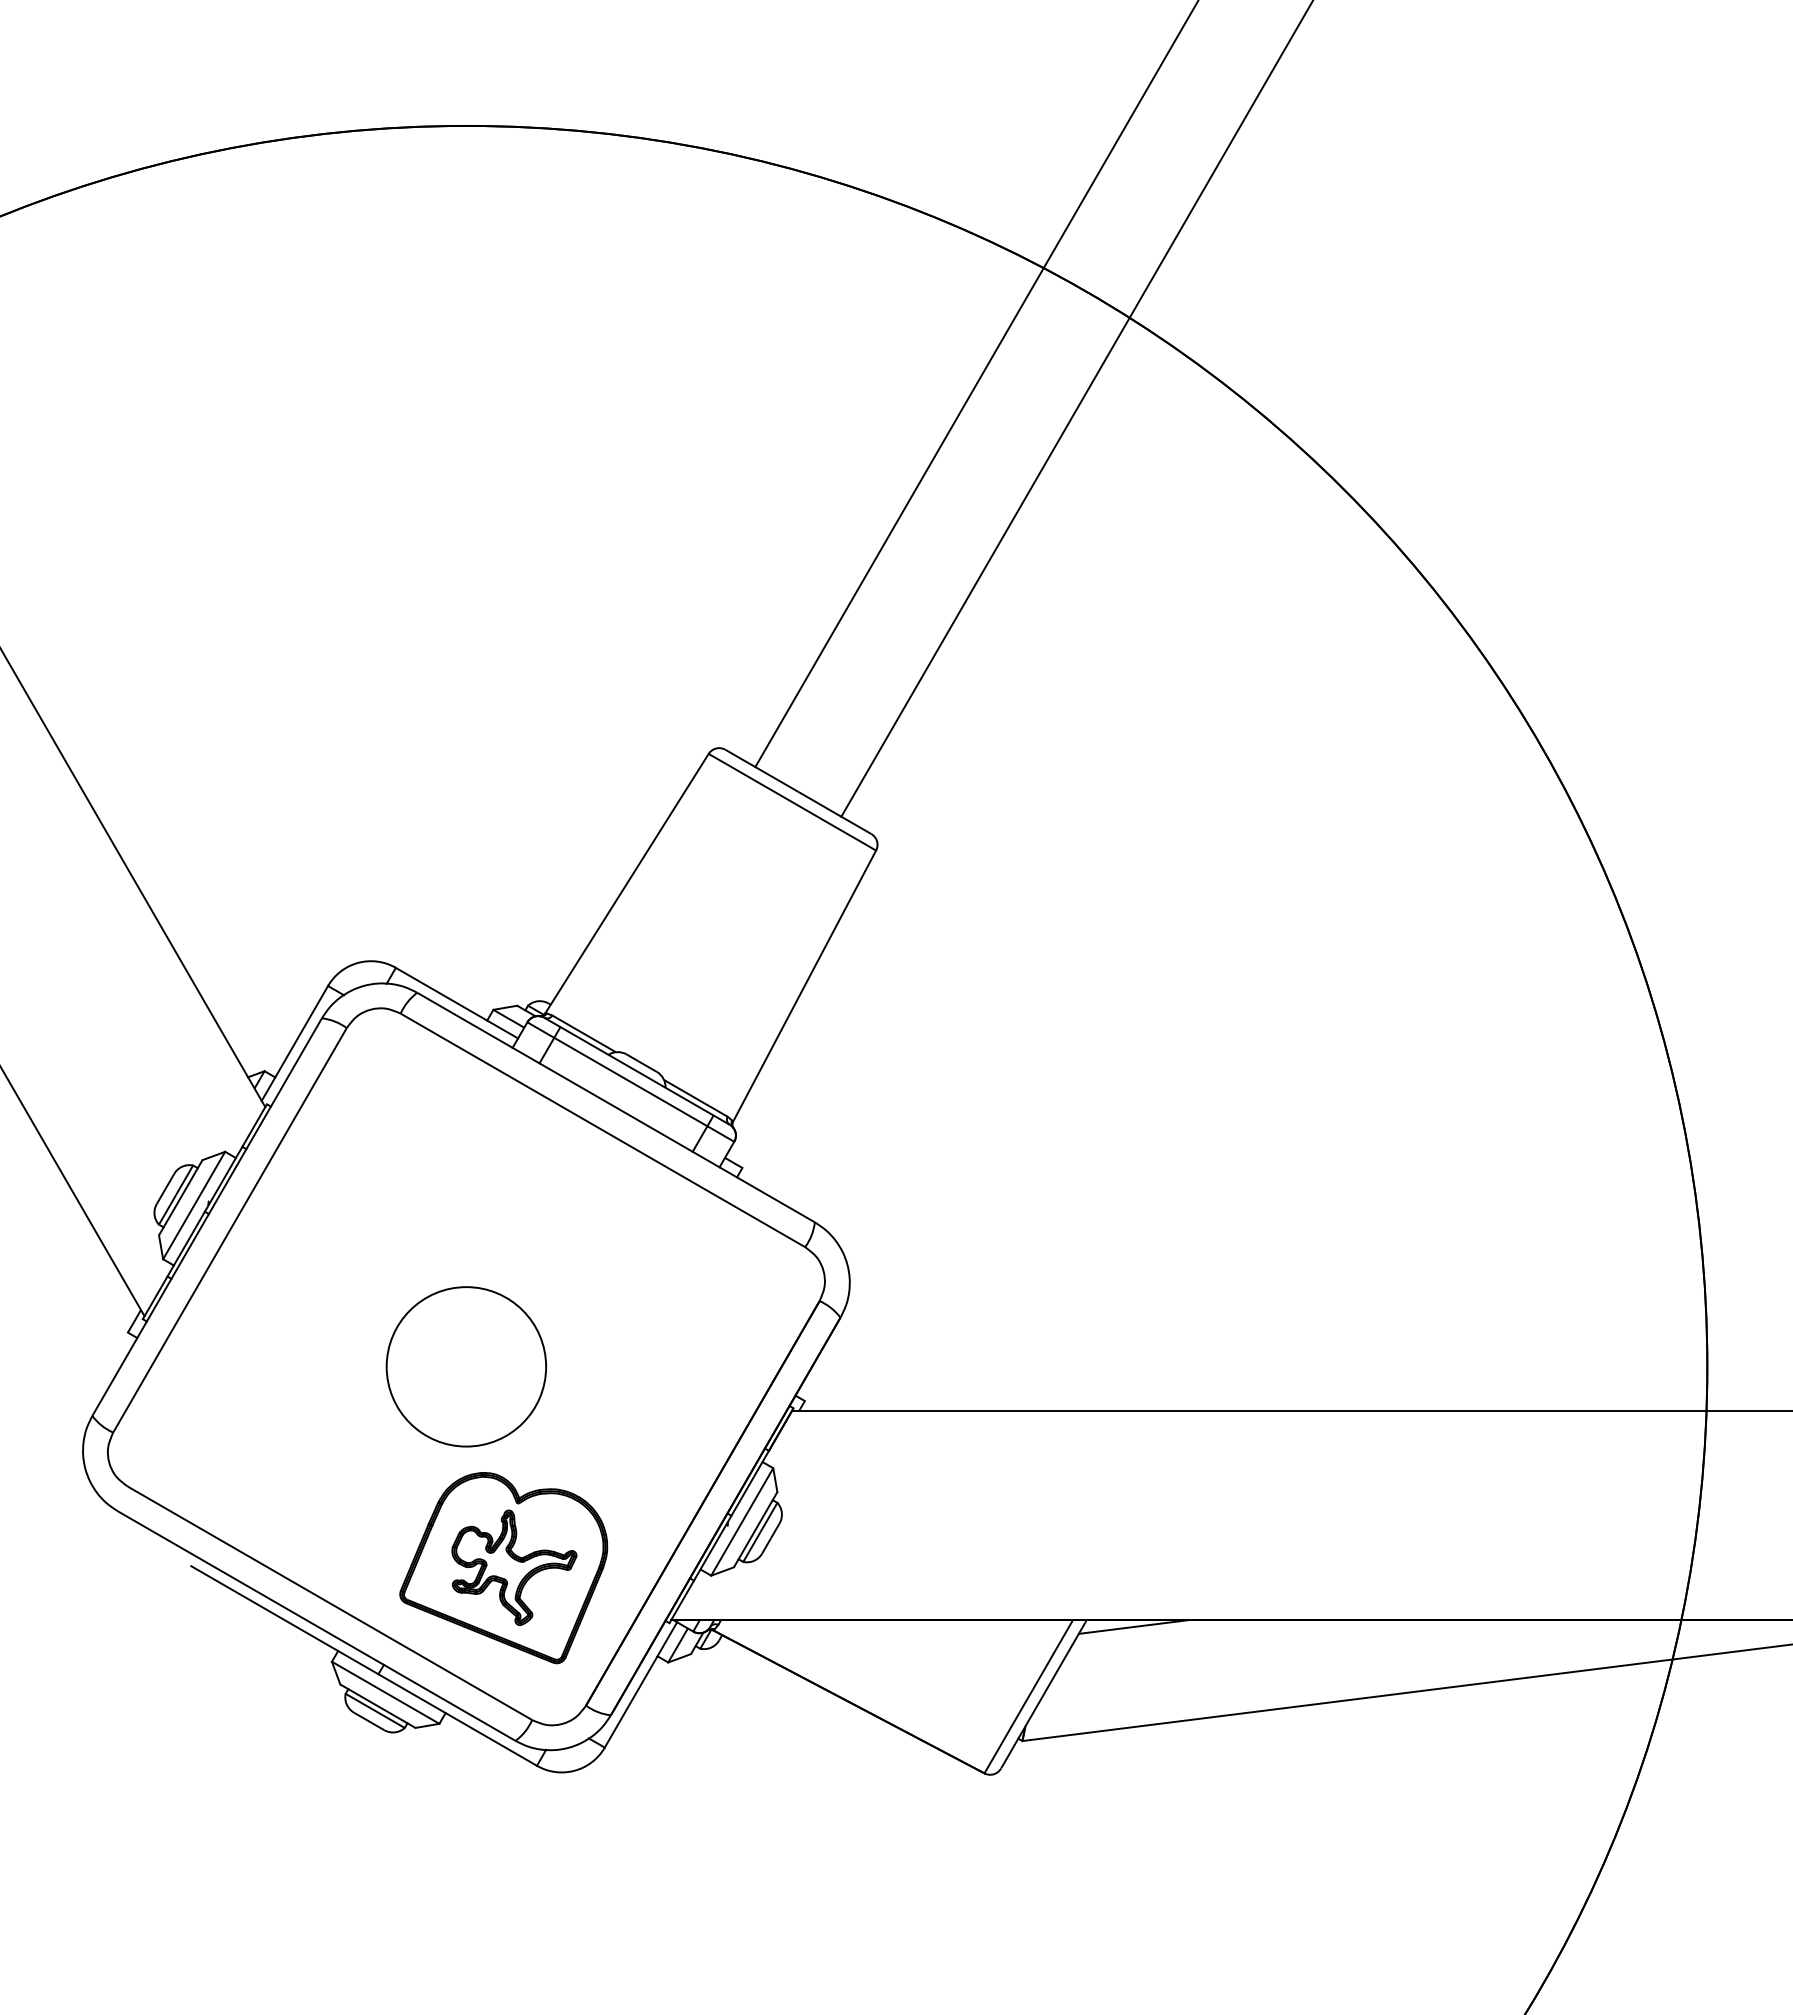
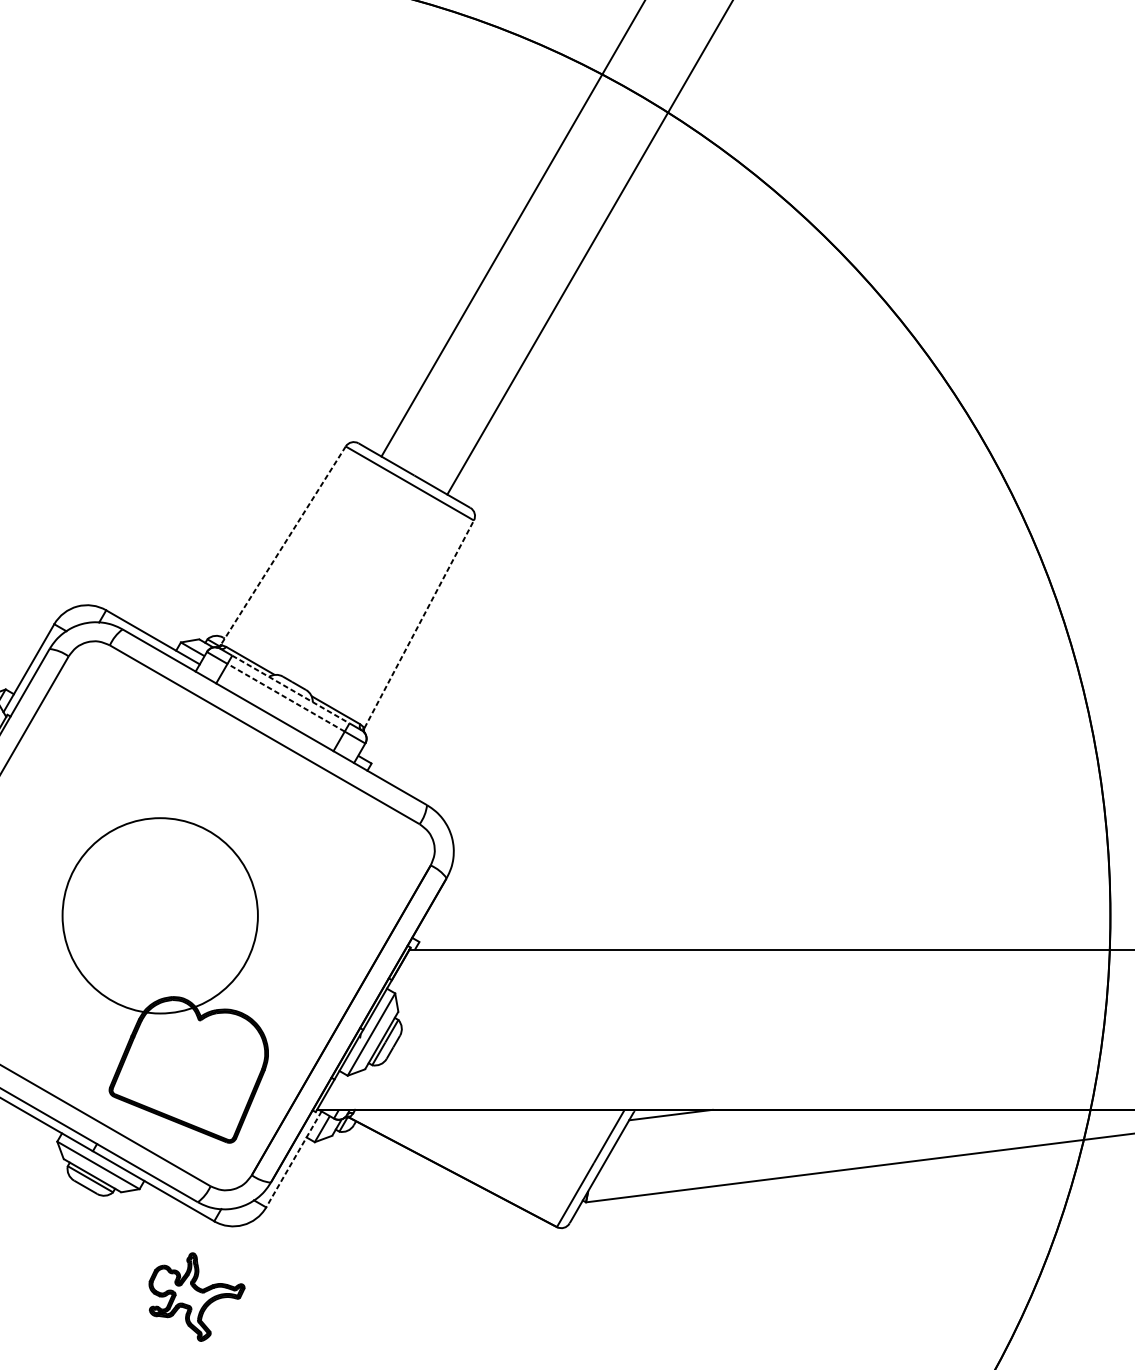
line: (626, 884) -> (282, 546), solid -> dashed
line: (804, 985) -> (419, 623), solid -> dashed
line: (637, 1071) -> (291, 689), solid -> dashed
line: (630, 1081) -> (285, 697), solid -> dashed
circle: (466, 1366) -> (160, 915), size x1.6
part: (514, 1567) -> (197, 1296), moved
line: (640, 1685) -> (293, 1159), solid -> dashed

